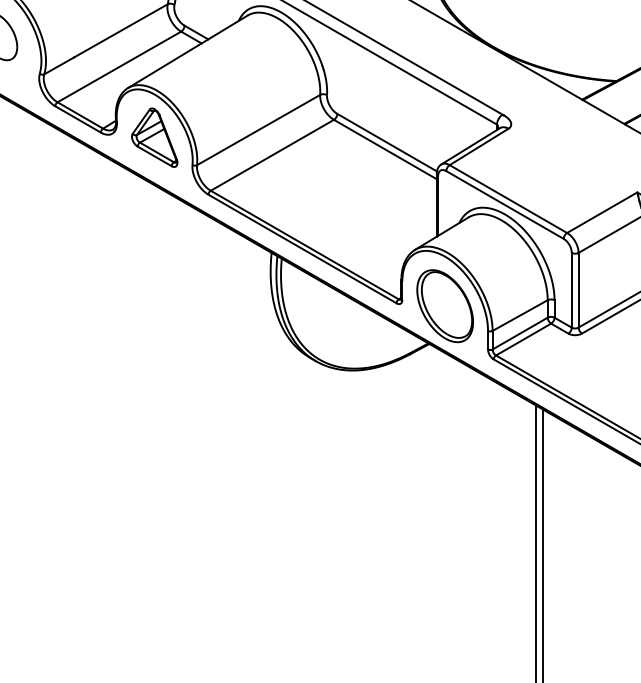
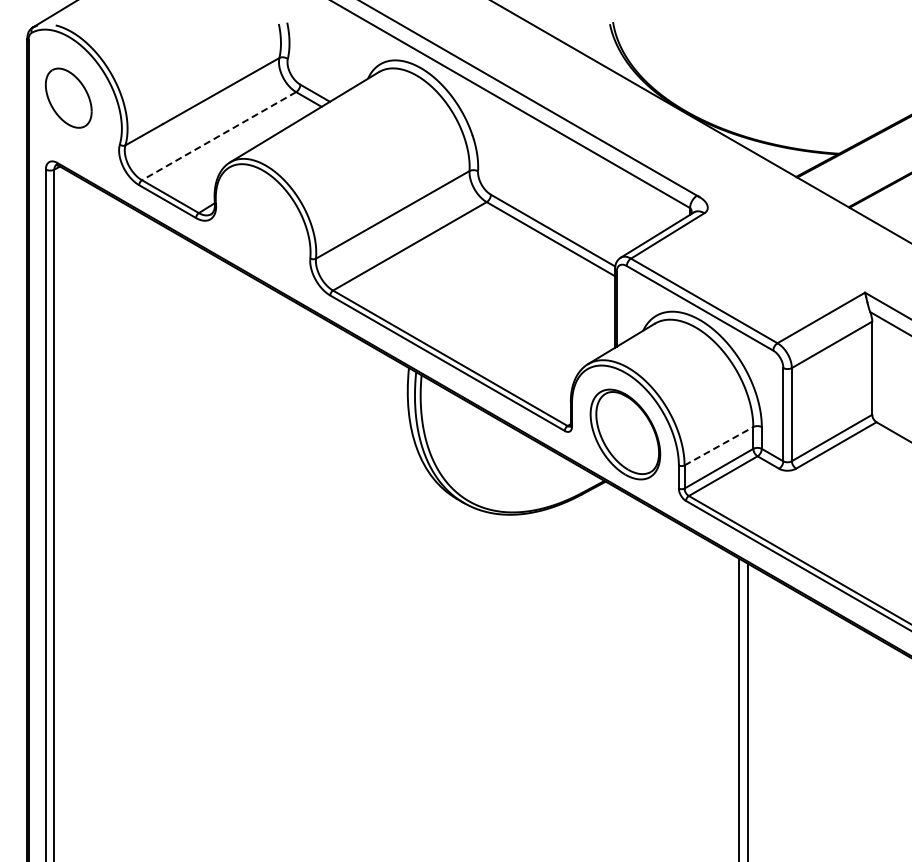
line: (119, 67) -> (219, 136), solid -> dashed
part: (154, 137) -> (263, 224), removed
line: (520, 315) -> (719, 446), solid -> dashed

